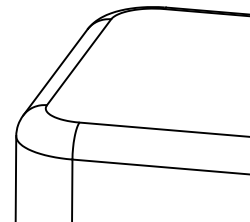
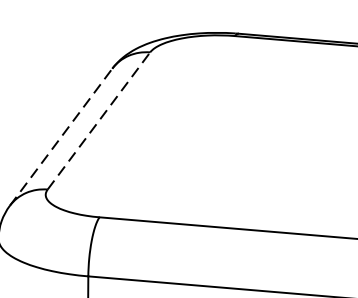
line: (79, 62) -> (99, 121), solid -> dashed
line: (55, 72) -> (61, 137), solid -> dashed

